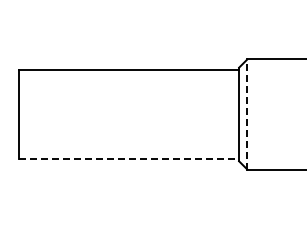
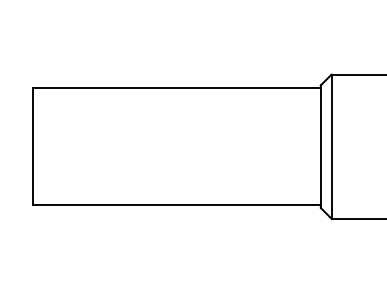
line: (247, 114) -> (331, 146), dashed -> solid
line: (129, 159) -> (177, 205), dashed -> solid

